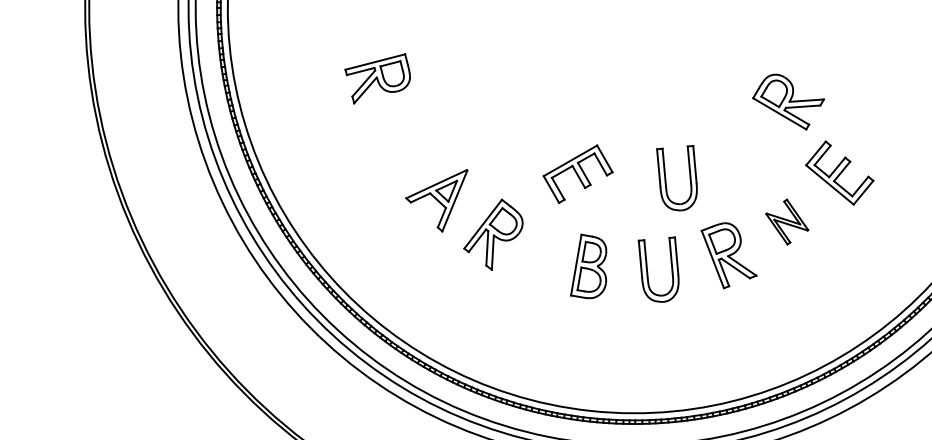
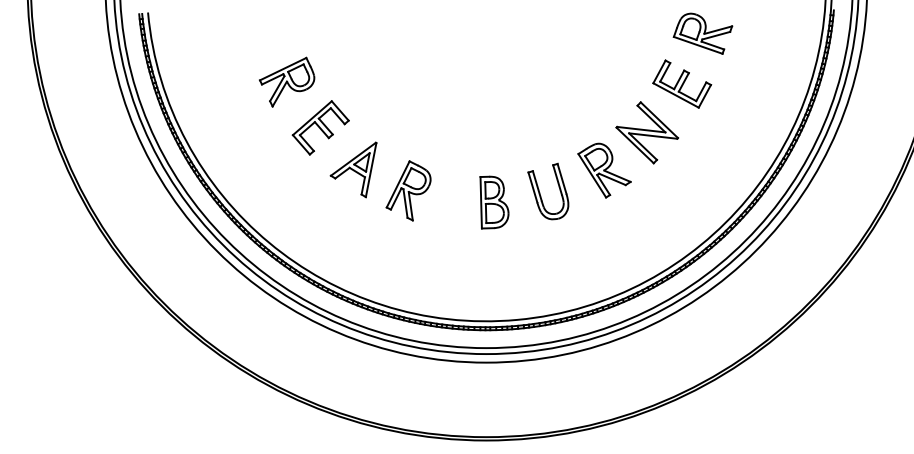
part: (787, 100) -> (702, 33), moved
part: (577, 173) -> (320, 127), moved
part: (666, 175) -> (540, 114), removed
part: (786, 221) -> (646, 132), size x1.67

